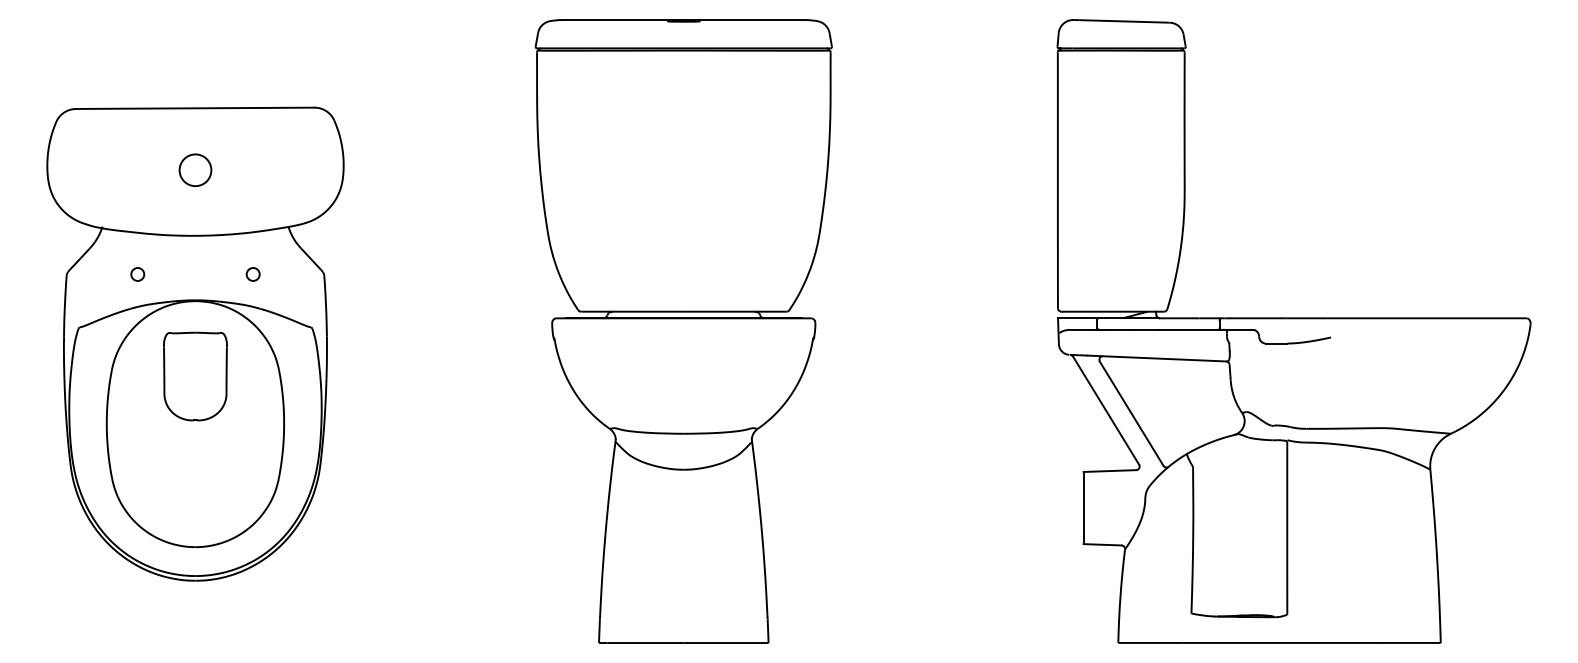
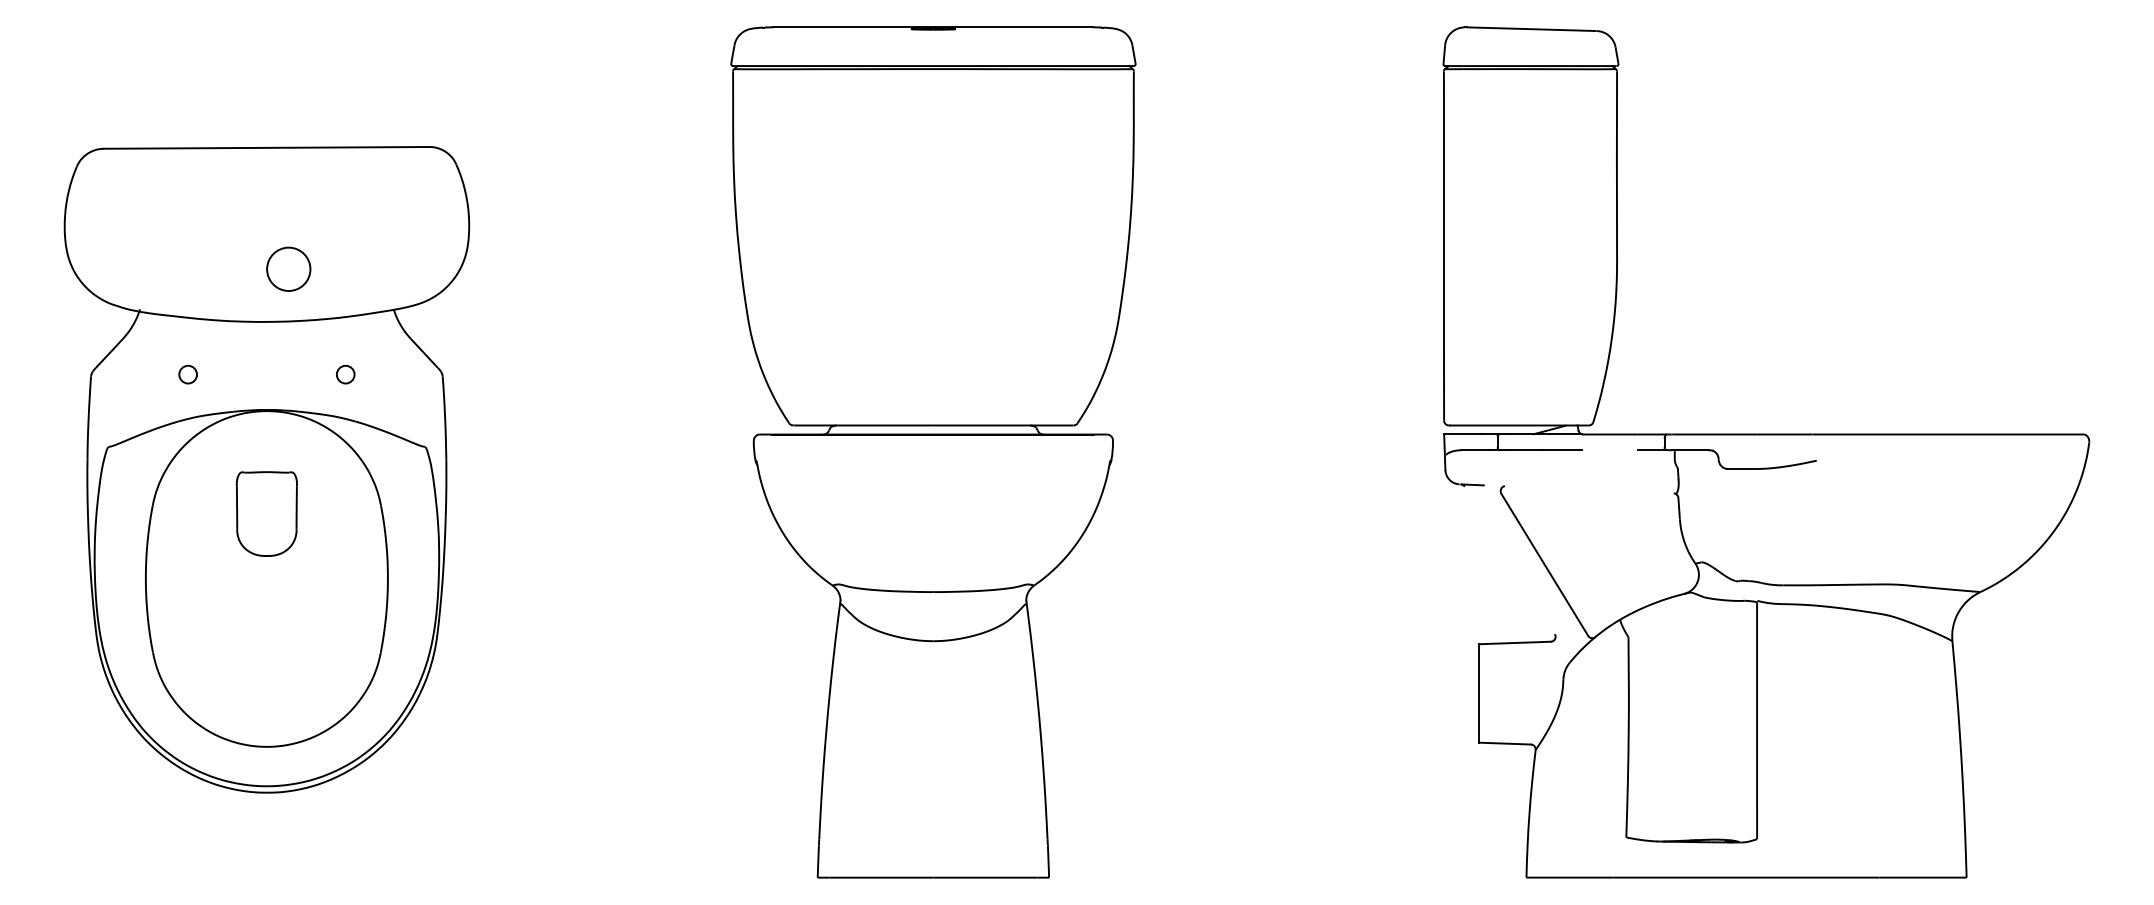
circle: (195, 169) -> (288, 268), moved
line: (1179, 329) -> (1609, 449), removed
line: (1157, 358) -> (1579, 489), removed
part: (195, 376) -> (266, 513), size x0.7
line: (1106, 410) -> (1510, 560), removed

